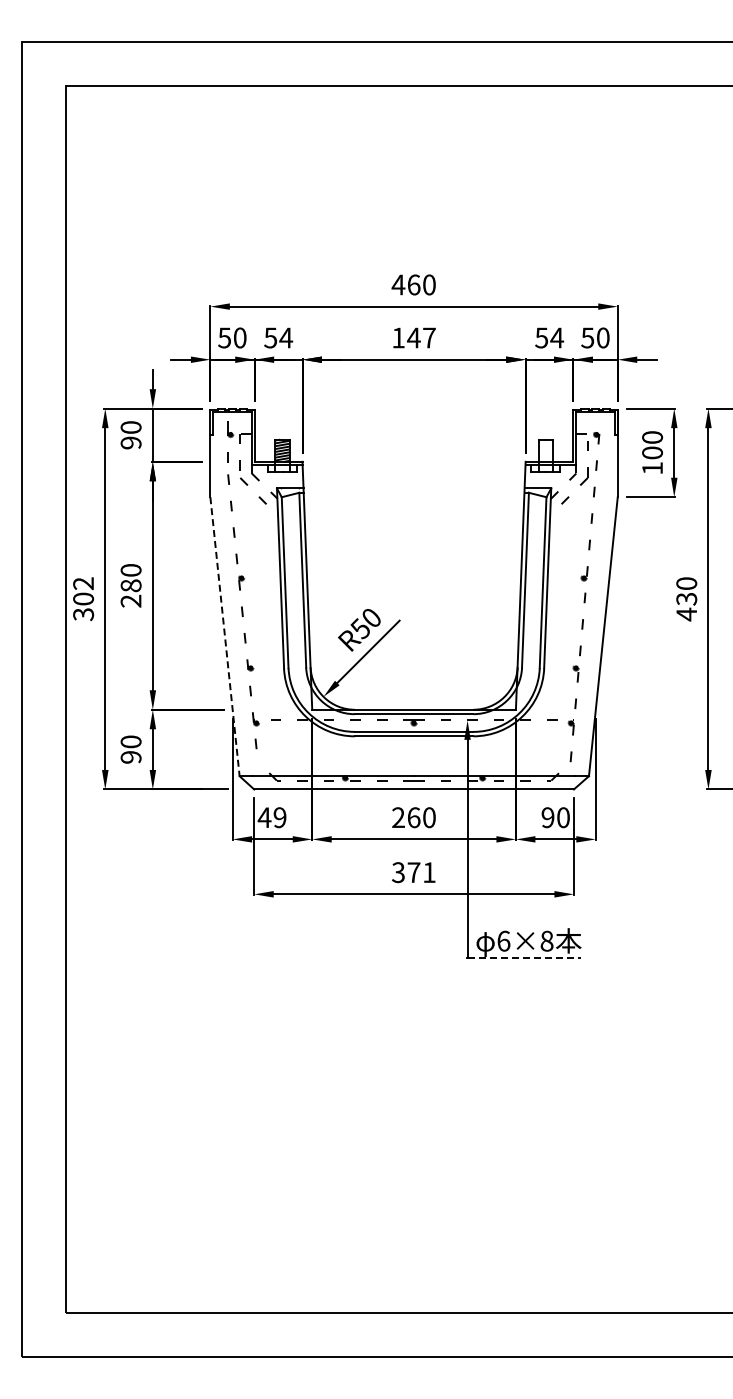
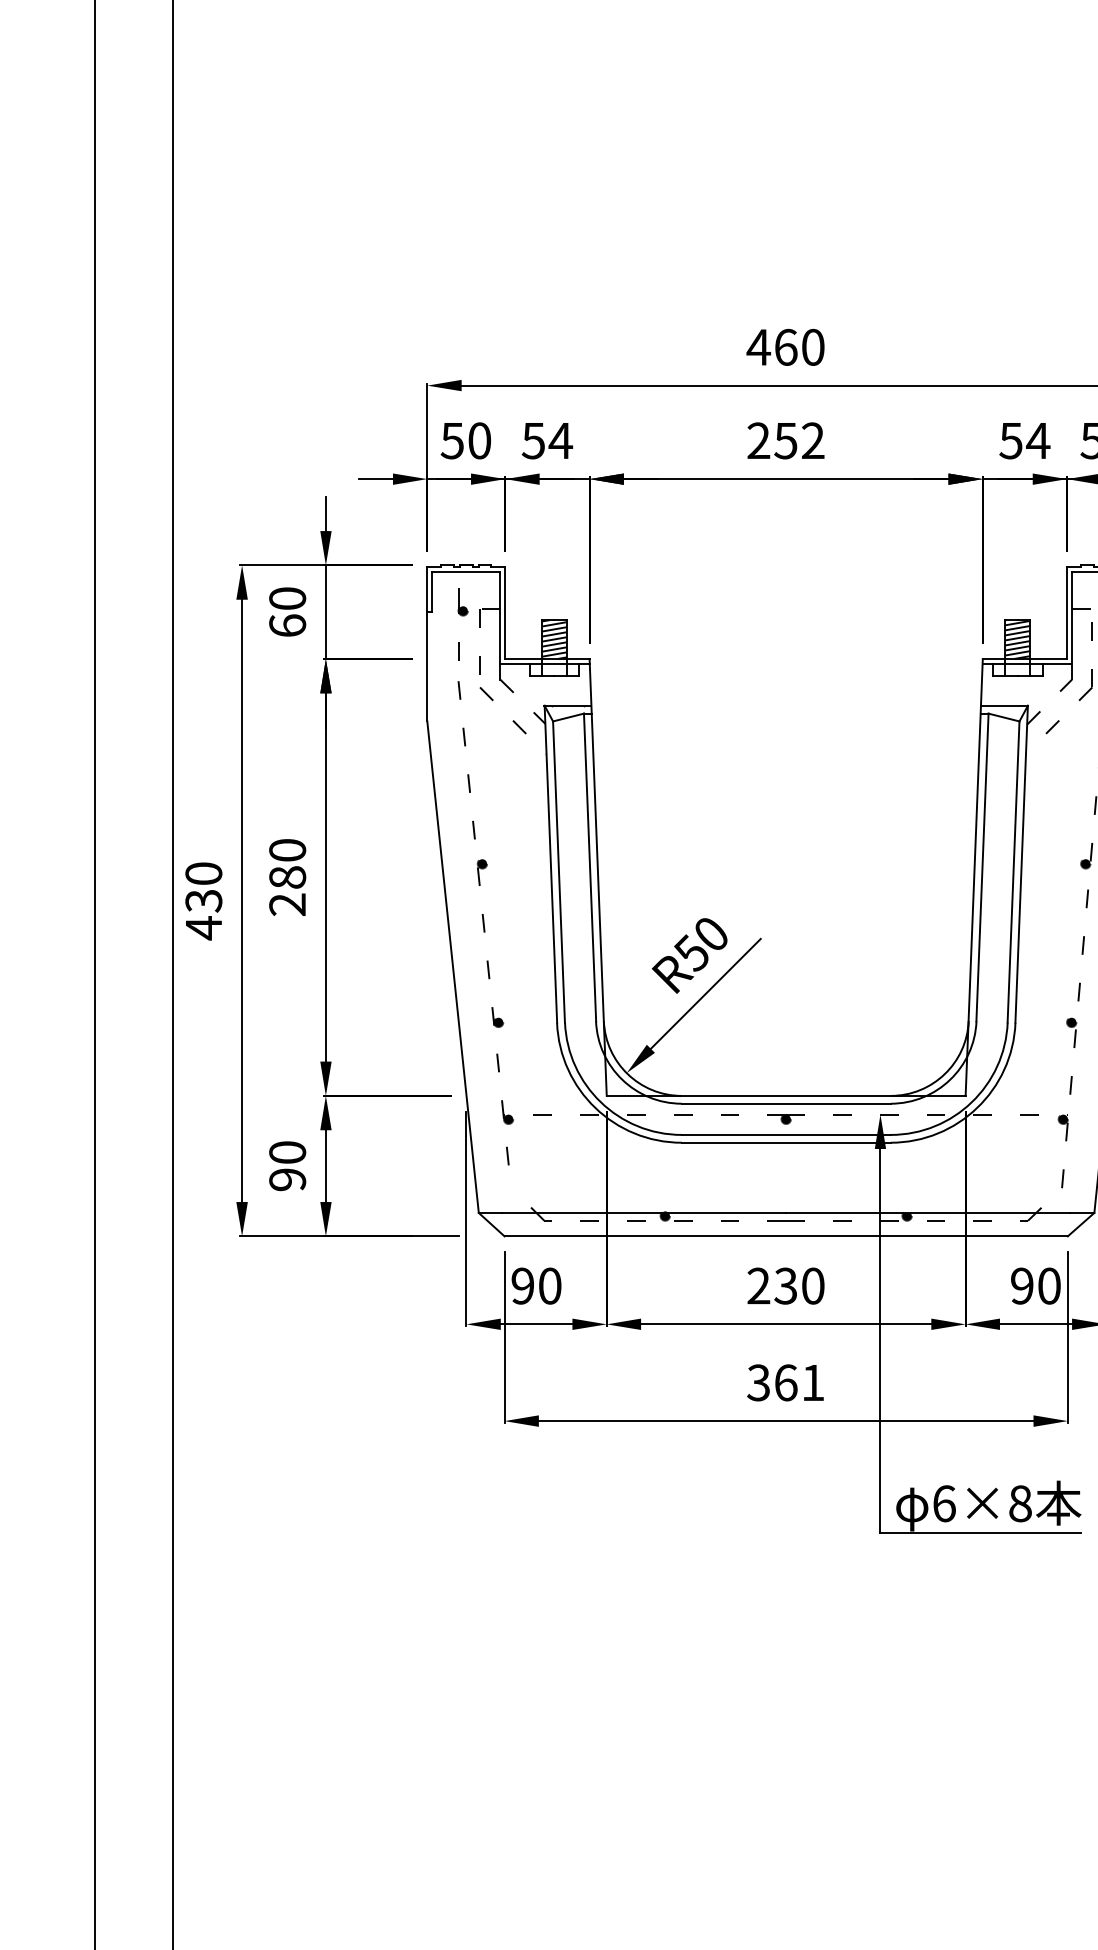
text: (413, 337) -> (785, 439), 147 -> 252
text: (130, 442) -> (286, 624), 90 -> 60
hatch: (545, 450) -> (1017, 639), added
text: (83, 599) -> (203, 901), 302 -> 430
line: (225, 637) -> (453, 968), dashed -> solid
text: (271, 817) -> (534, 1285), 49 -> 90
text: (413, 817) -> (785, 1285), 260 -> 230
text: (413, 872) -> (785, 1382), 371 -> 361
line: (524, 957) -> (980, 1532), dashed -> solid

